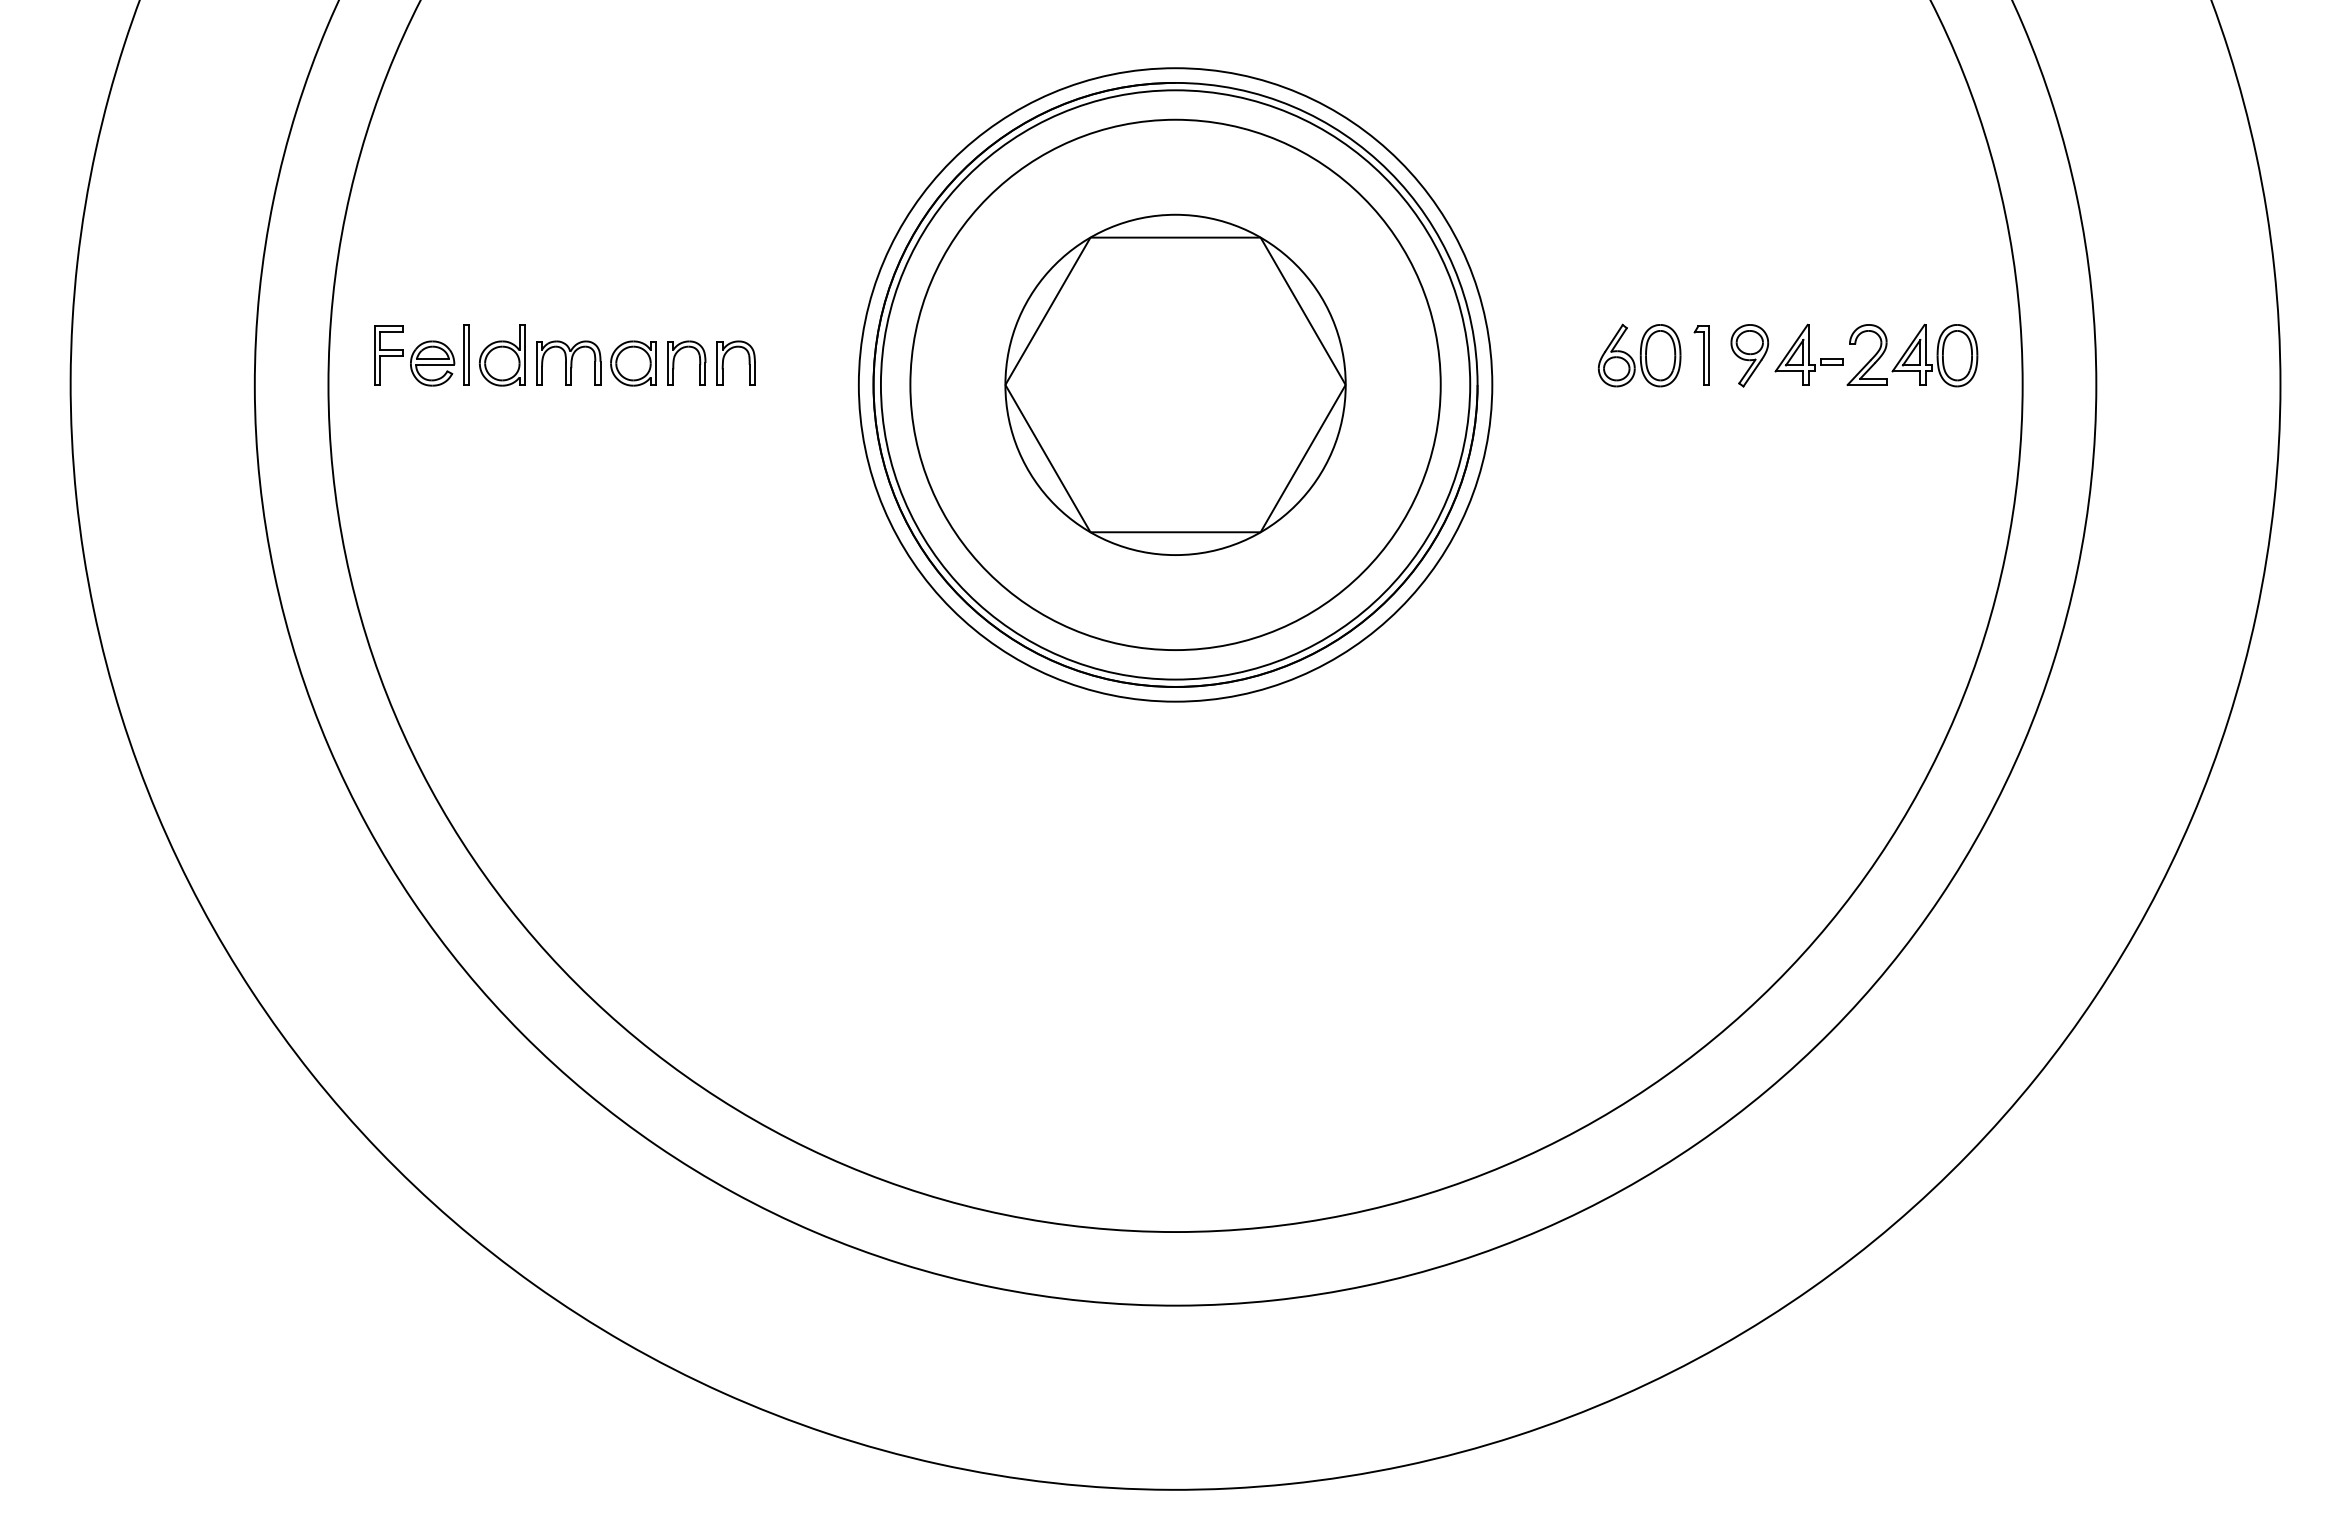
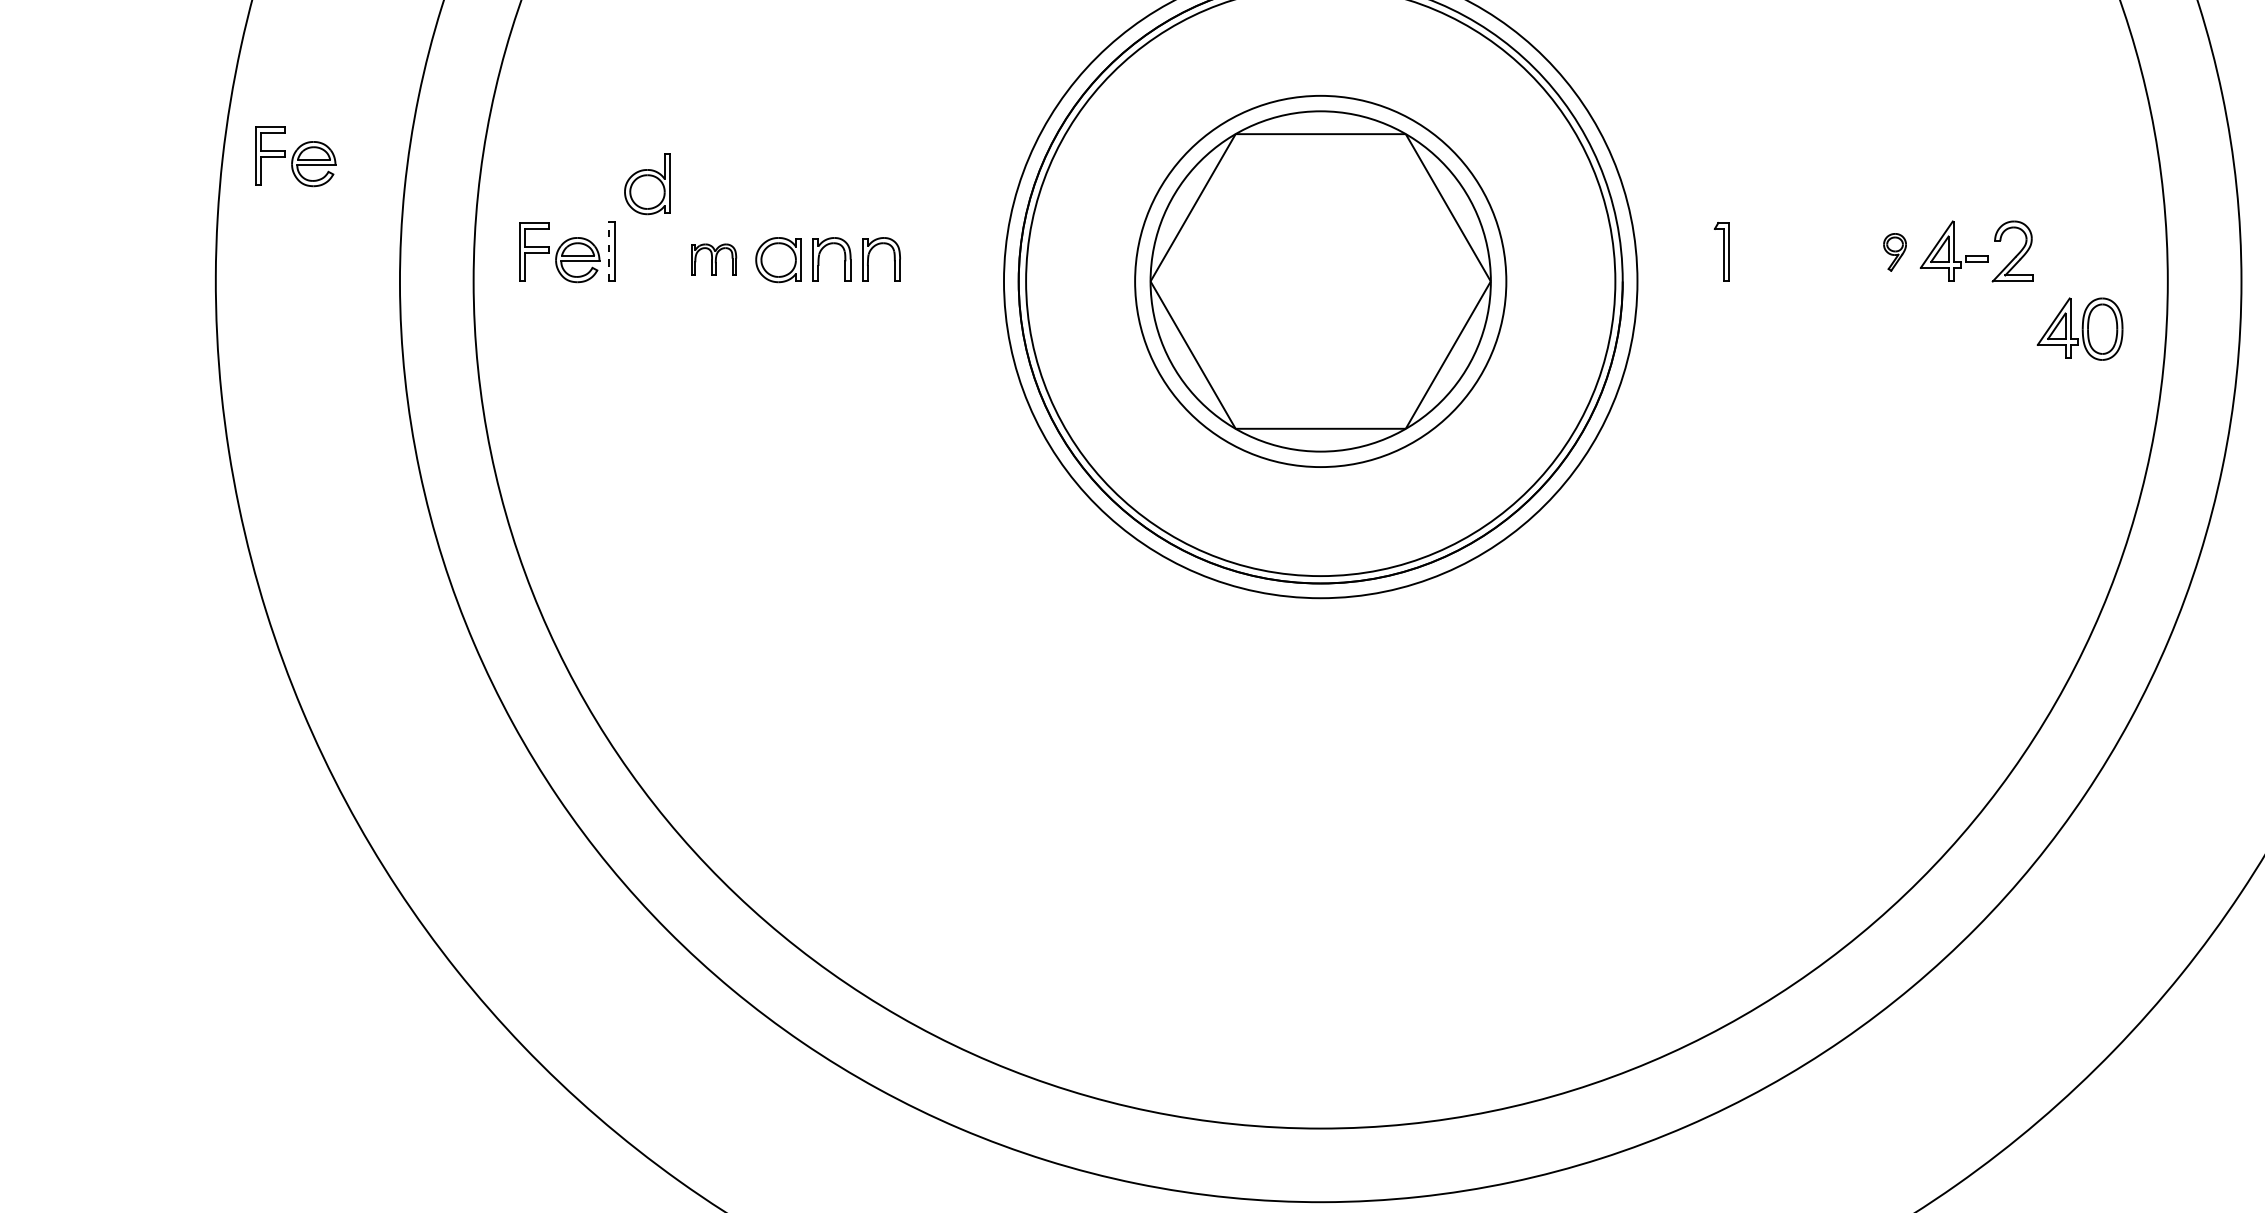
part: (150, 259) -> (295, 156), added
line: (464, 354) -> (609, 251), solid -> dashed
part: (502, 355) -> (647, 184), moved
part: (1639, 355) -> (1784, 252), removed
part: (1701, 355) -> (1721, 252), moved
part: (1749, 355) -> (1894, 252), size x0.6
part: (1934, 355) -> (2079, 329), moved
part: (568, 362) -> (713, 259), size x0.7
circle: (1175, 384) -> (1320, 281), size x0.7

